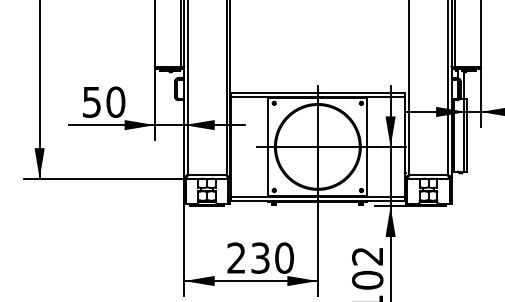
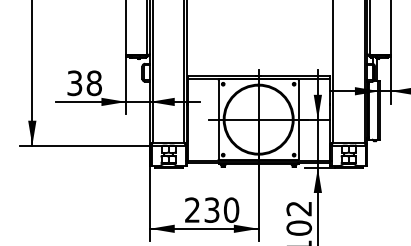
text: (104, 101) -> (85, 82), 50 -> 38

